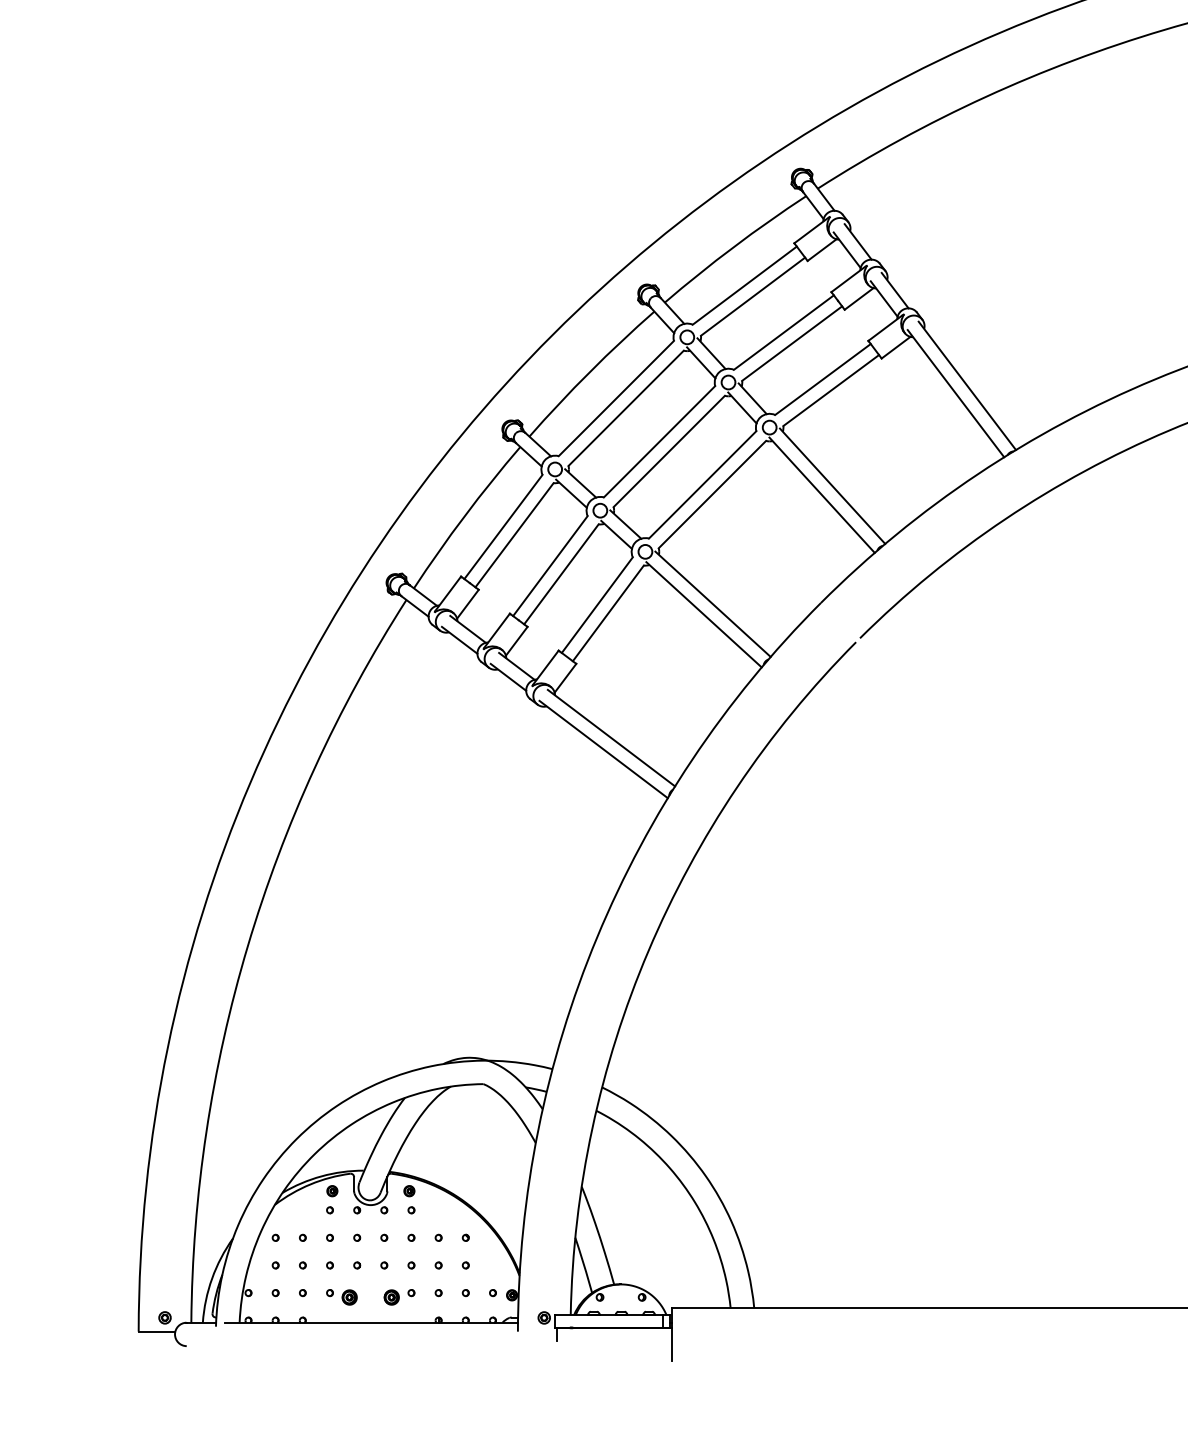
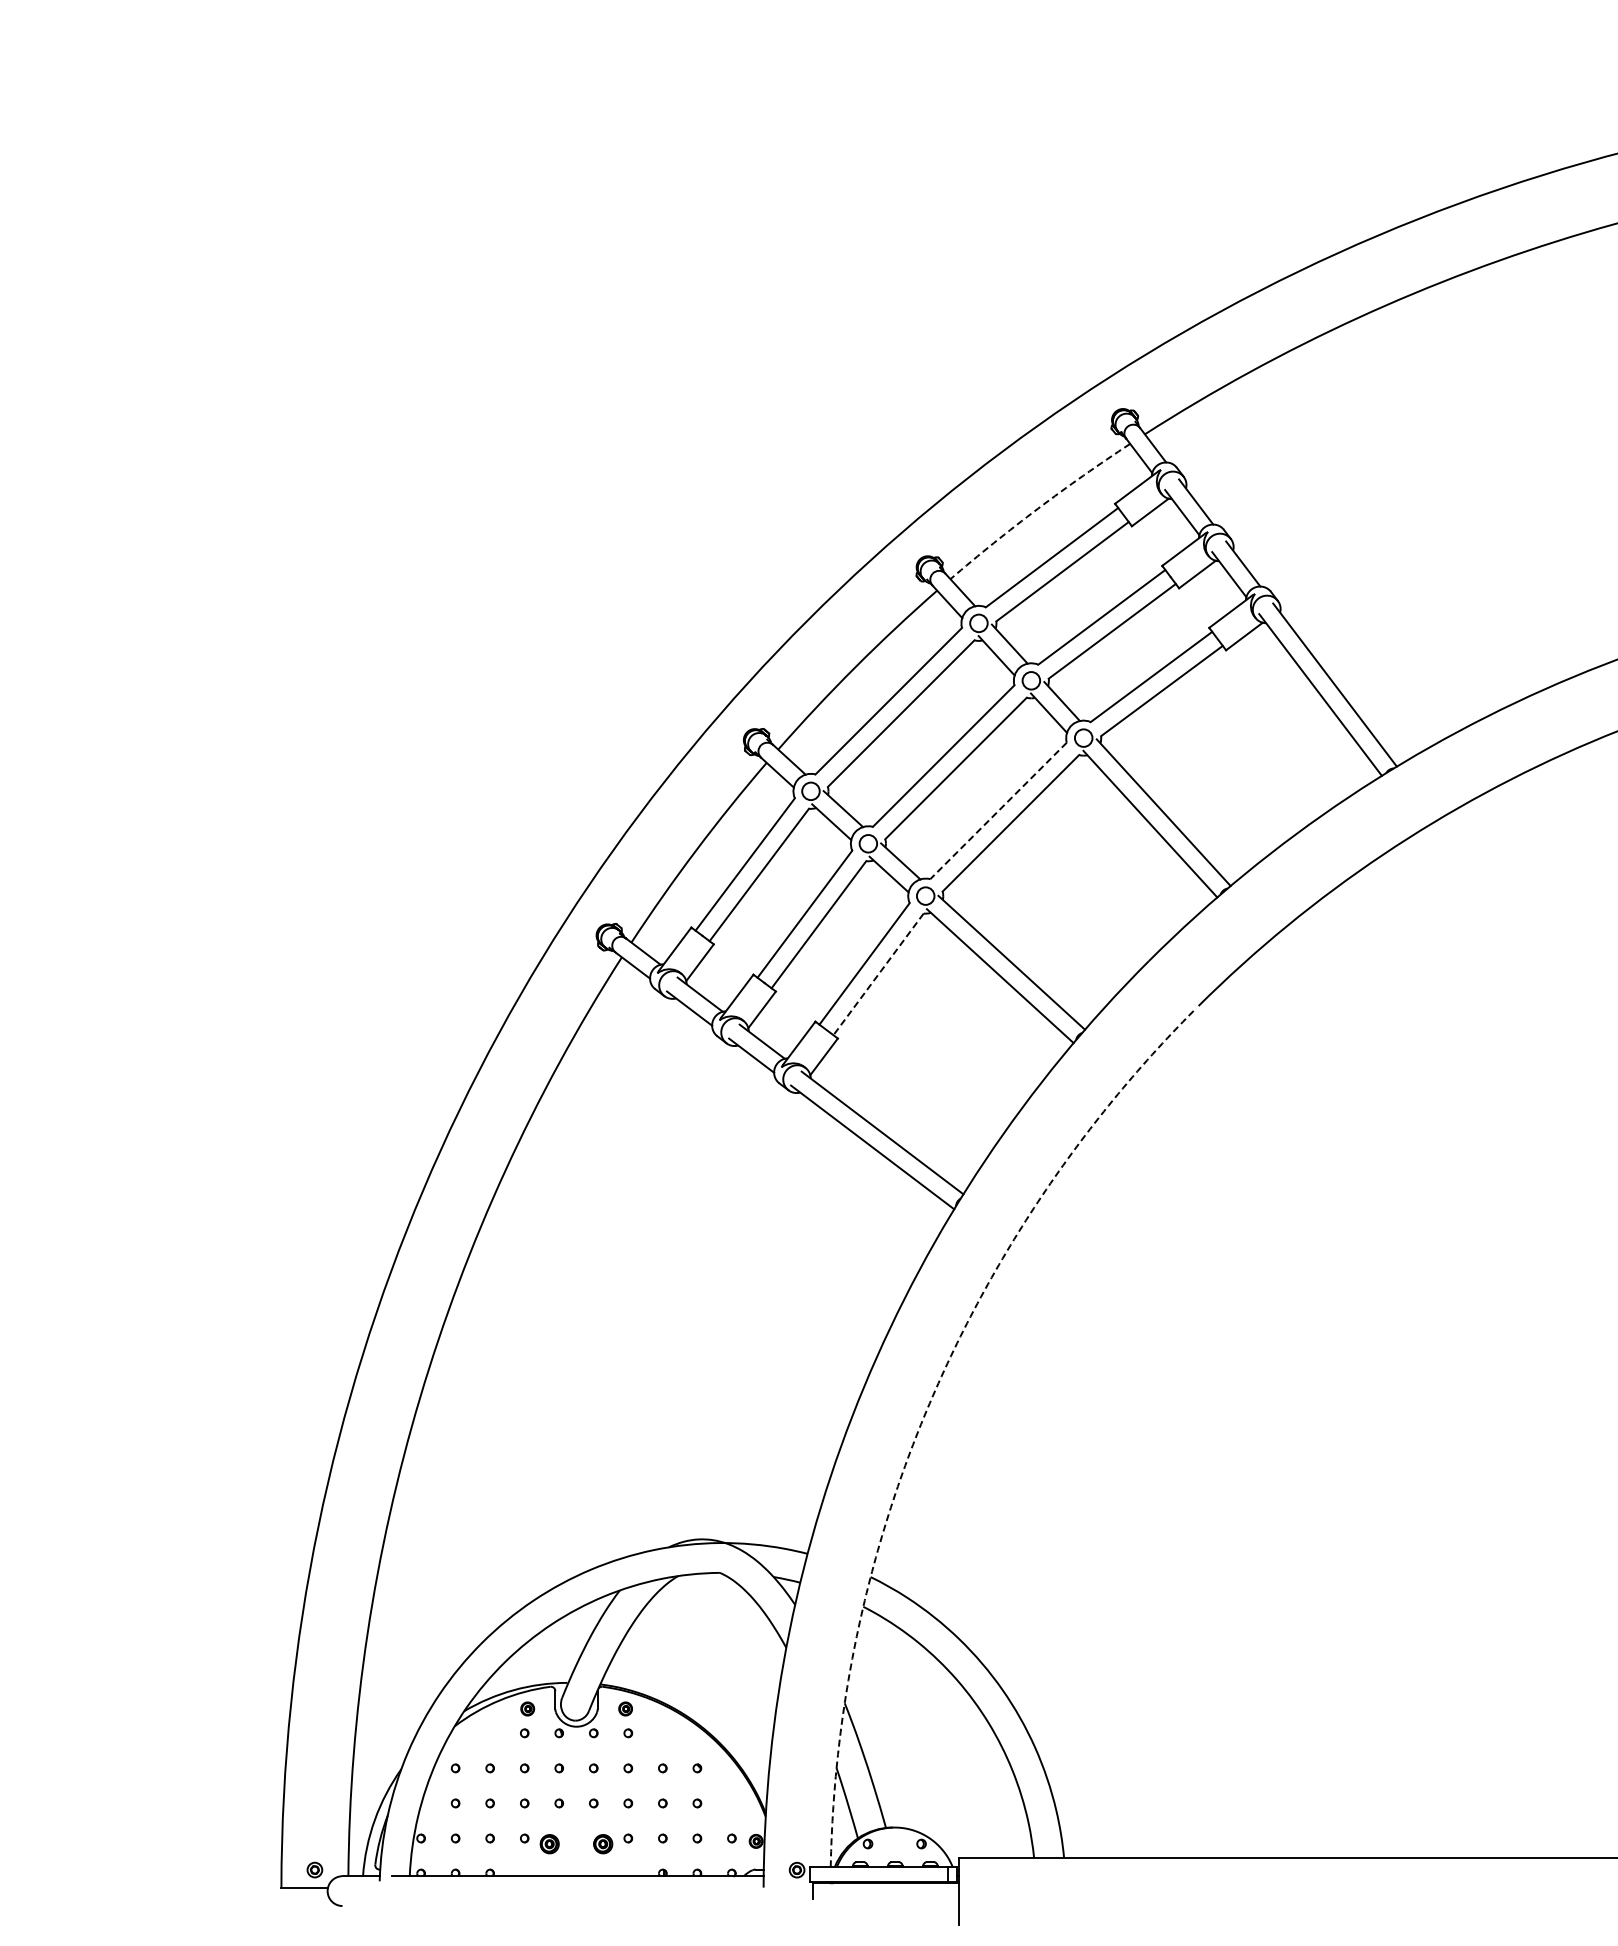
arc: (734, 246) -> (1038, 508), solid -> dashed
line: (702, 484) -> (998, 810), solid -> dashed
line: (608, 613) -> (878, 974), solid -> dashed
arc: (648, 950) -> (929, 1403), solid -> dashed

